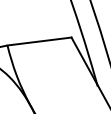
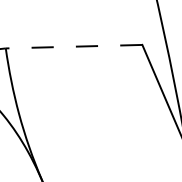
line: (39, 41) -> (74, 46), solid -> dashed

